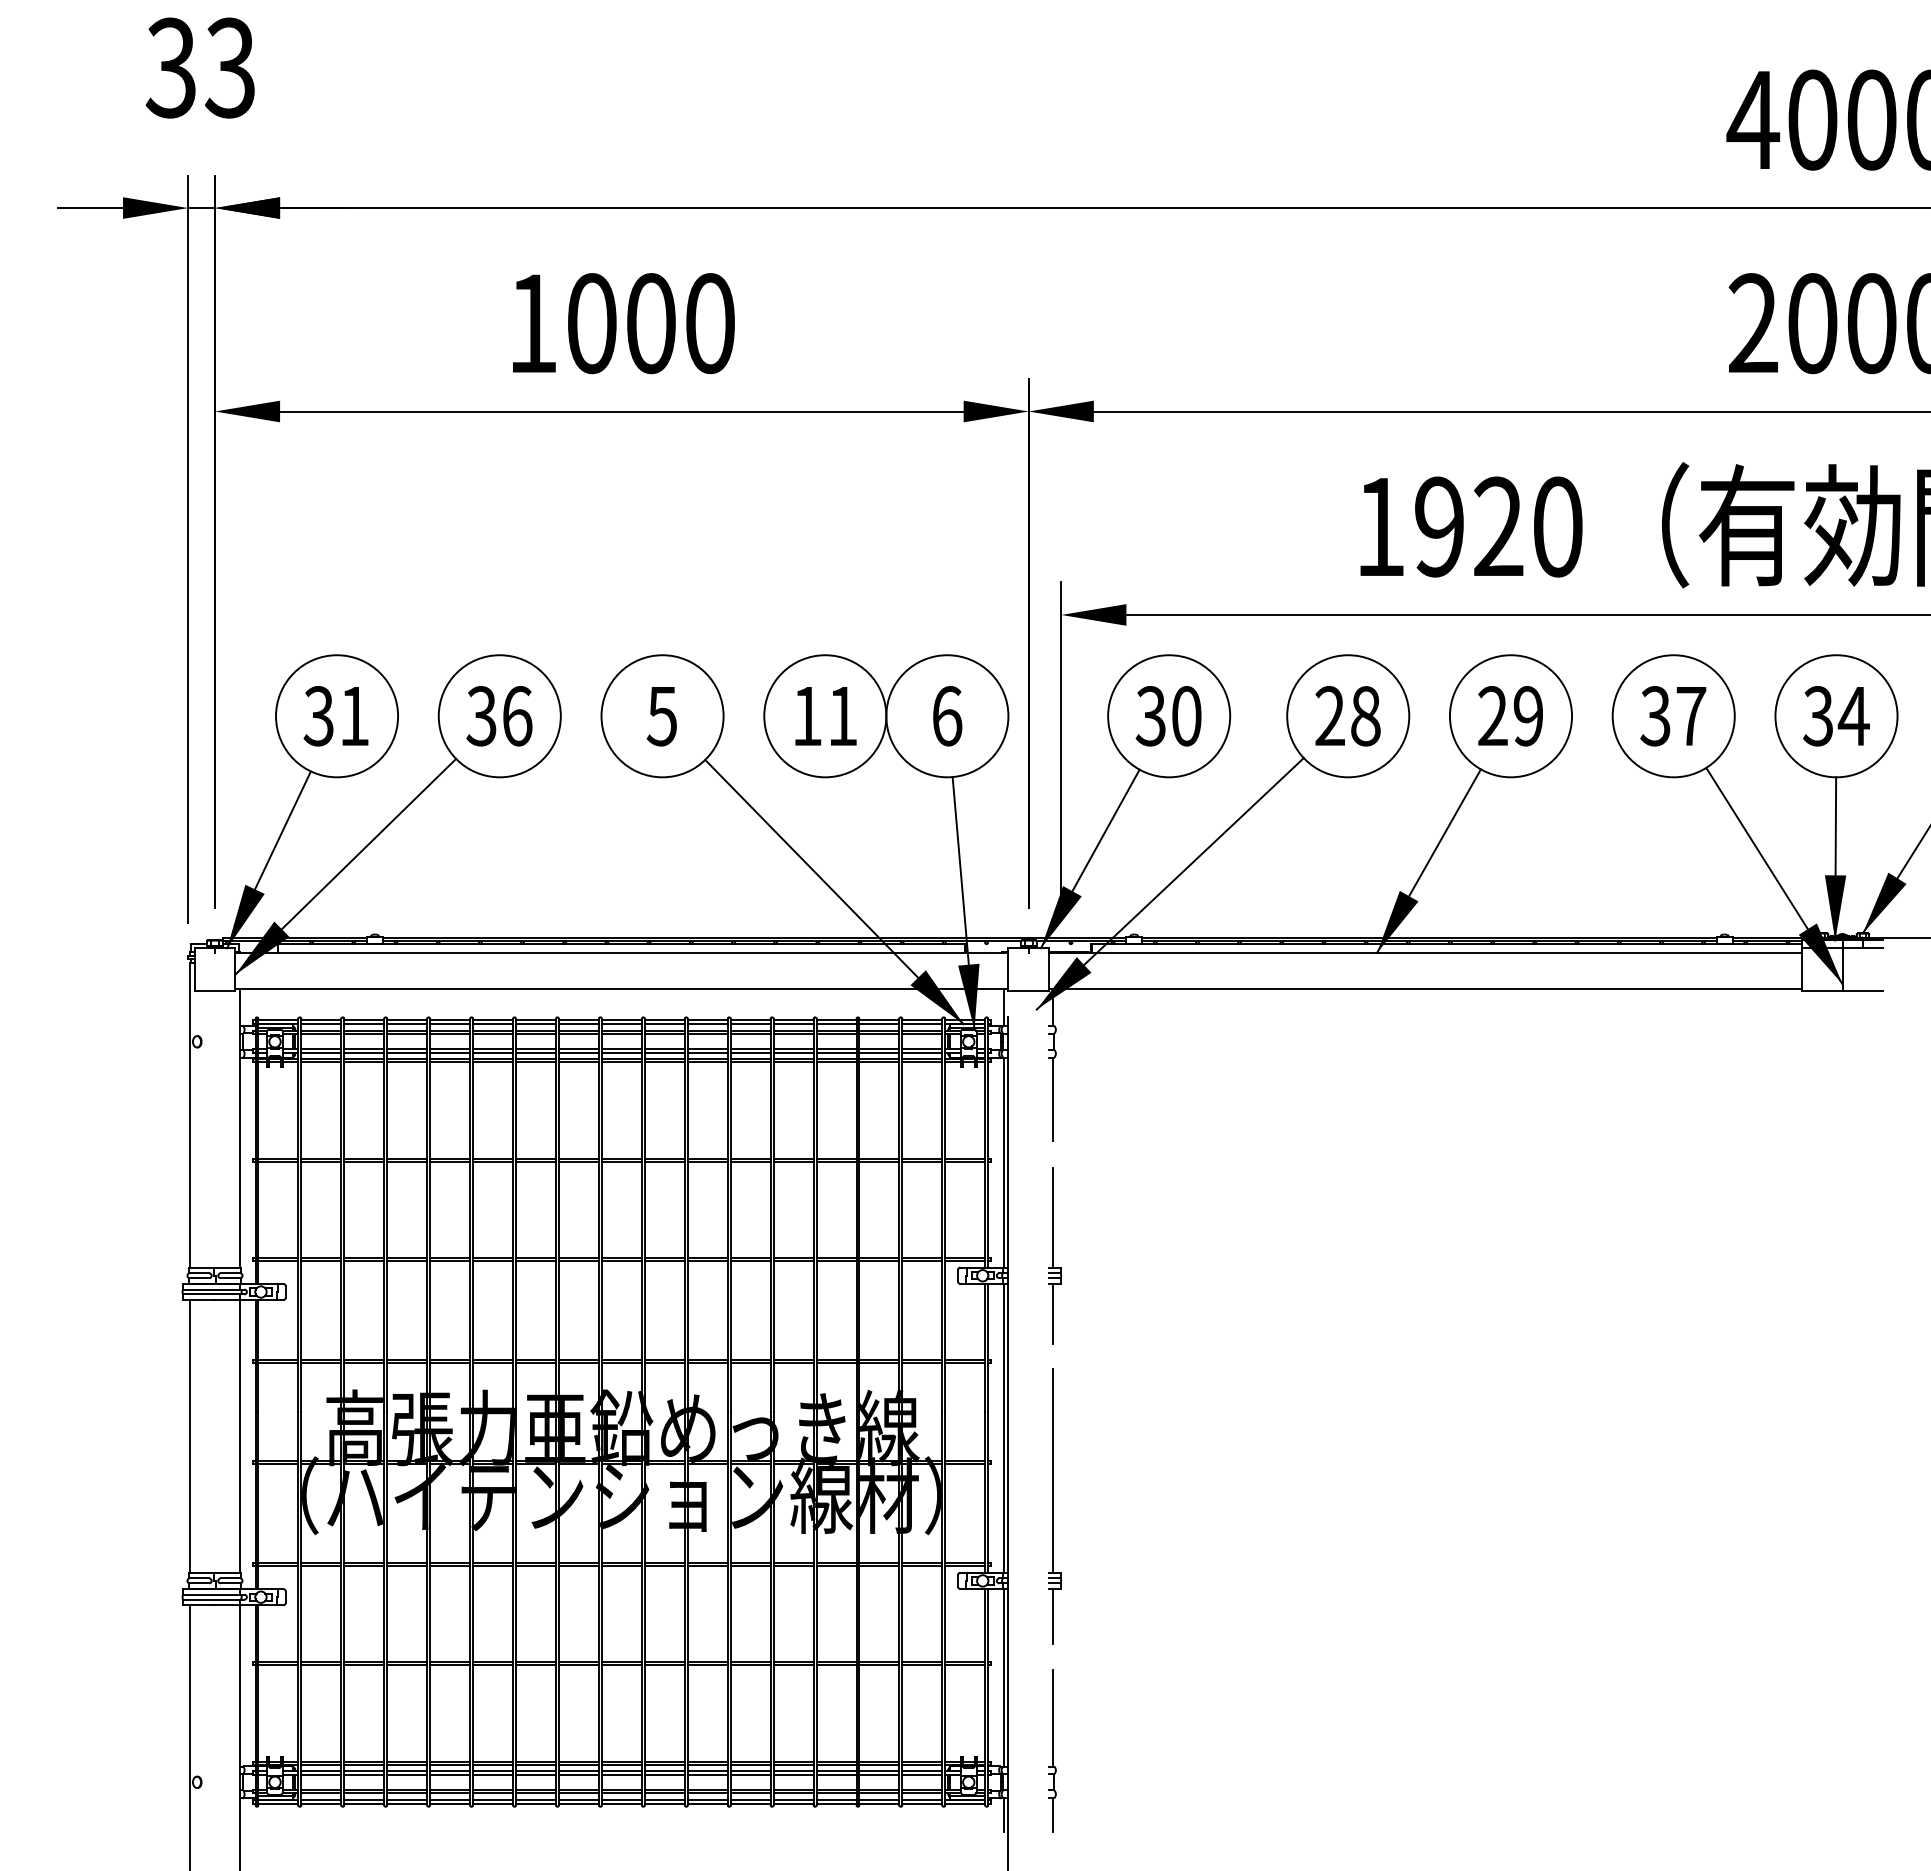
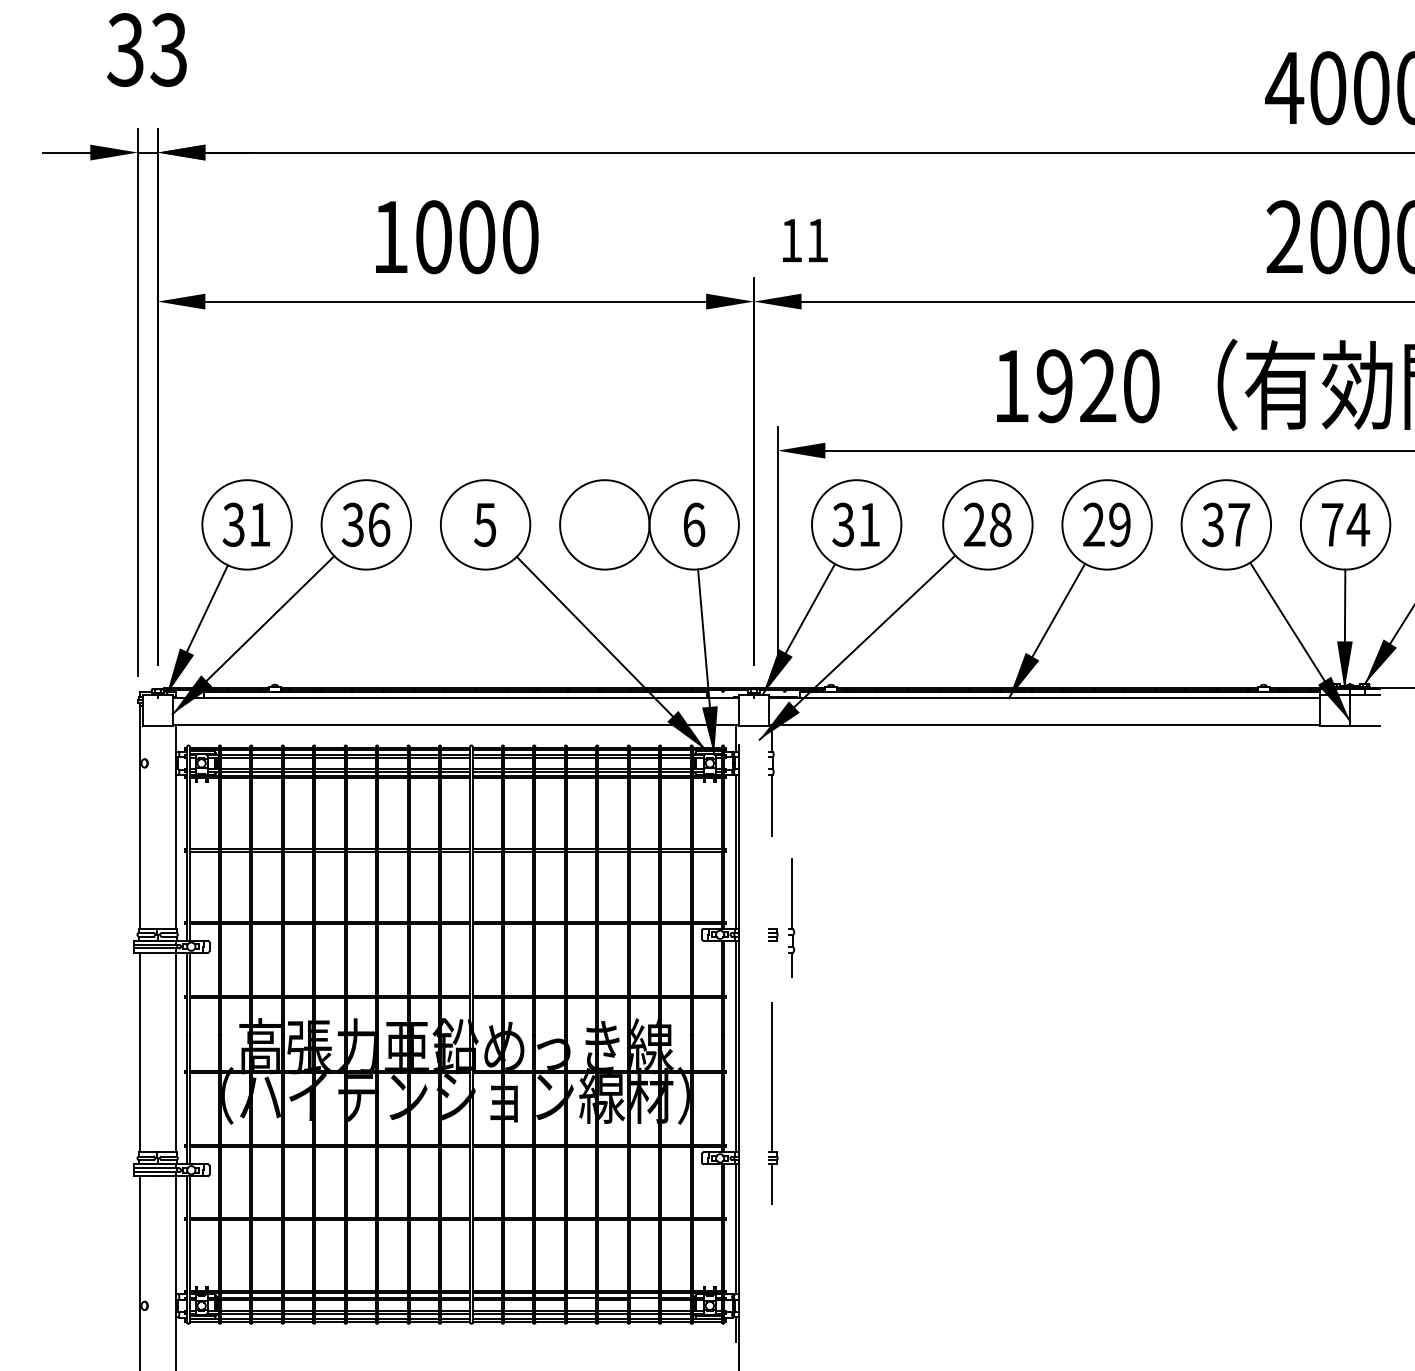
text: (825, 716) -> (804, 240), moved
text: (1186, 716) -> (869, 525), 30 -> 31
text: (1818, 716) -> (1332, 525), 34 -> 74
line: (1053, 1217) -> (771, 892), removed
line: (1053, 1313) -> (771, 962), removed
part: (1052, 1750) -> (791, 917), moved
line: (793, 1774) -> (581, 1300), removed
line: (879, 1774) -> (644, 1300), removed

